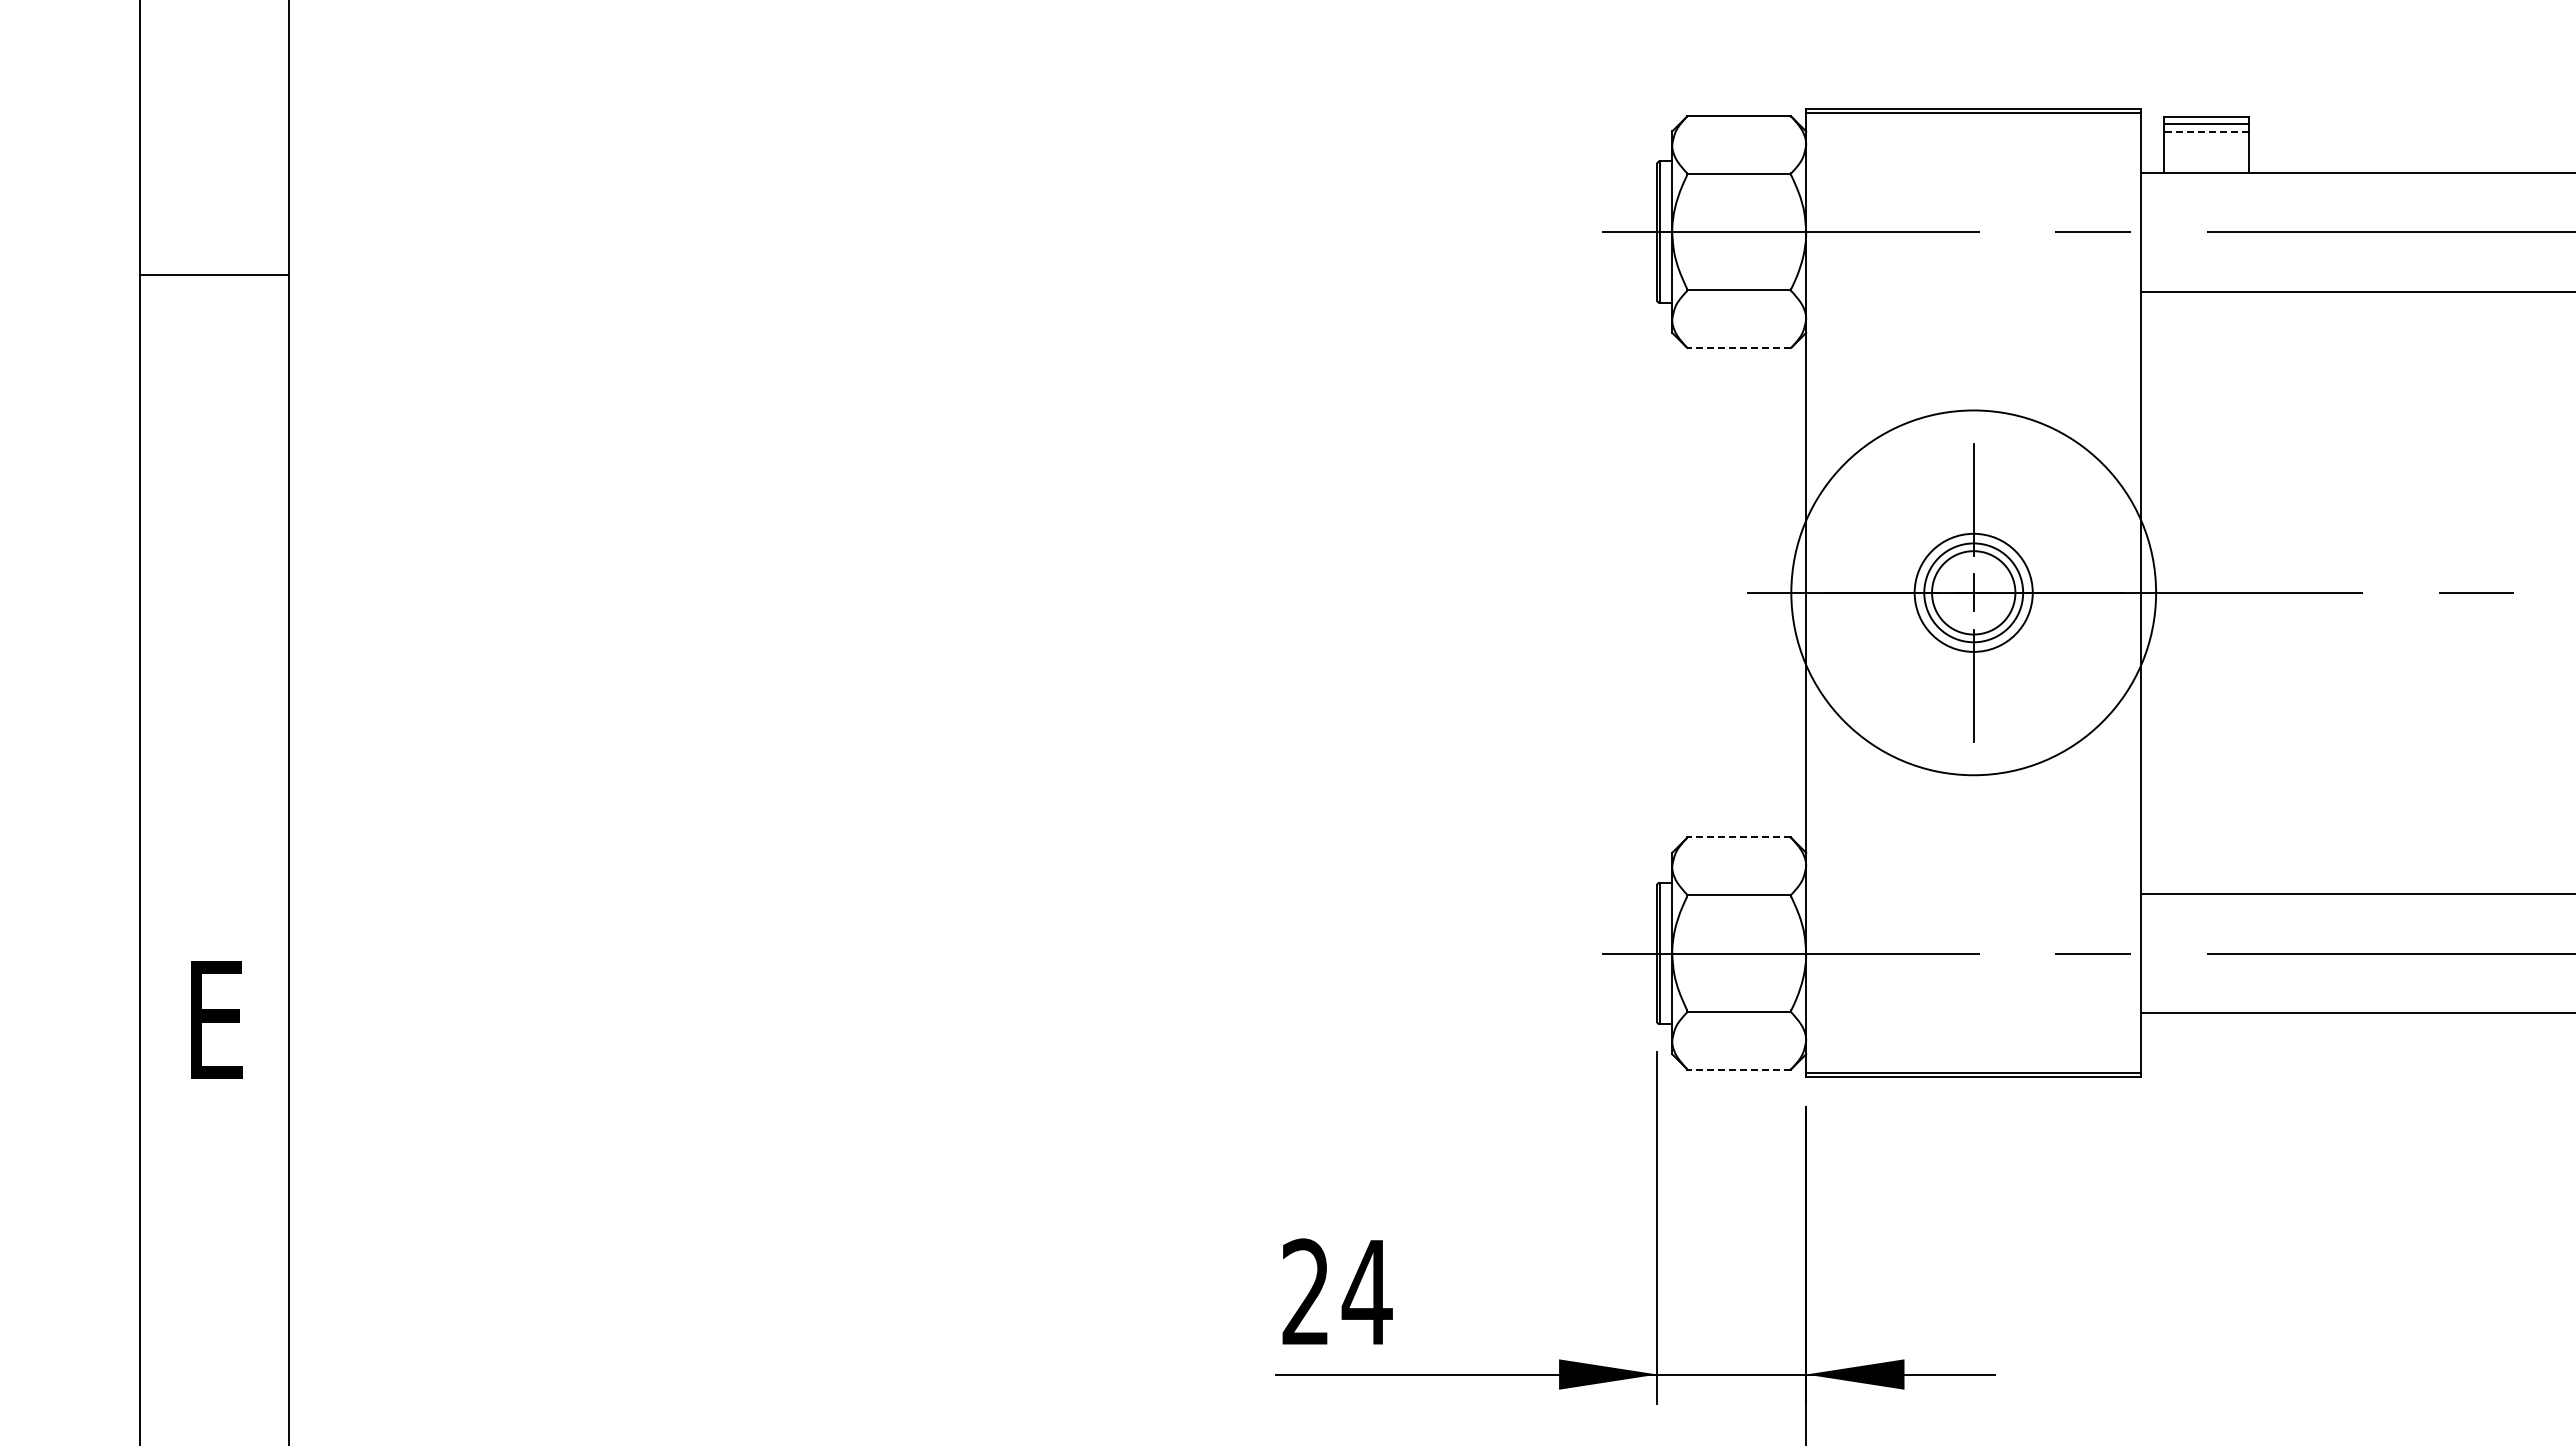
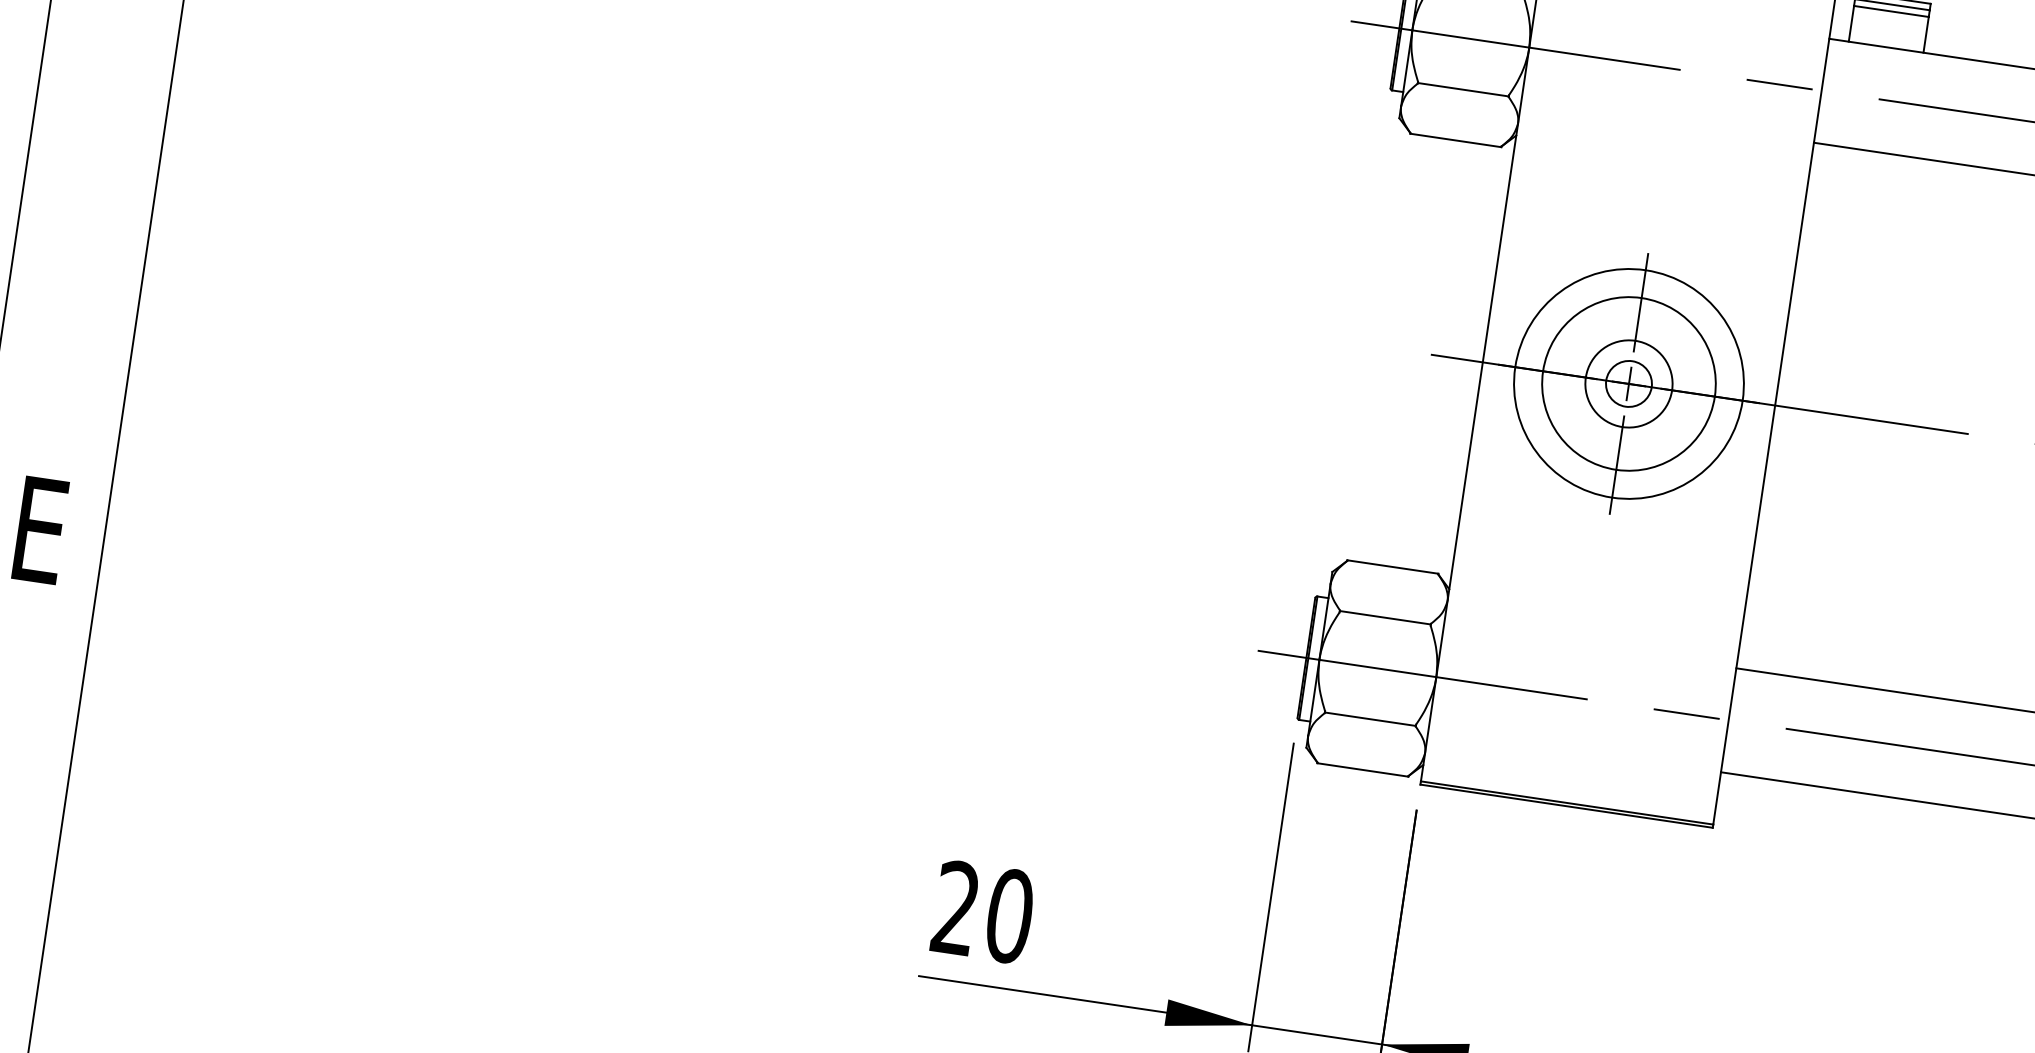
line: (2206, 131) -> (1891, 11), dashed -> solid
line: (1738, 348) -> (1455, 140), dashed -> solid
circle: (1973, 592) -> (1628, 383), size x0.62
circle: (1973, 592) -> (1628, 383), size x0.71
circle: (1973, 592) -> (1628, 383), size x1.67
line: (1738, 837) -> (1392, 567), dashed -> solid
line: (1738, 1069) -> (1362, 769), dashed -> solid
text: (1366, 1292) -> (1008, 916), 24 -> 20

